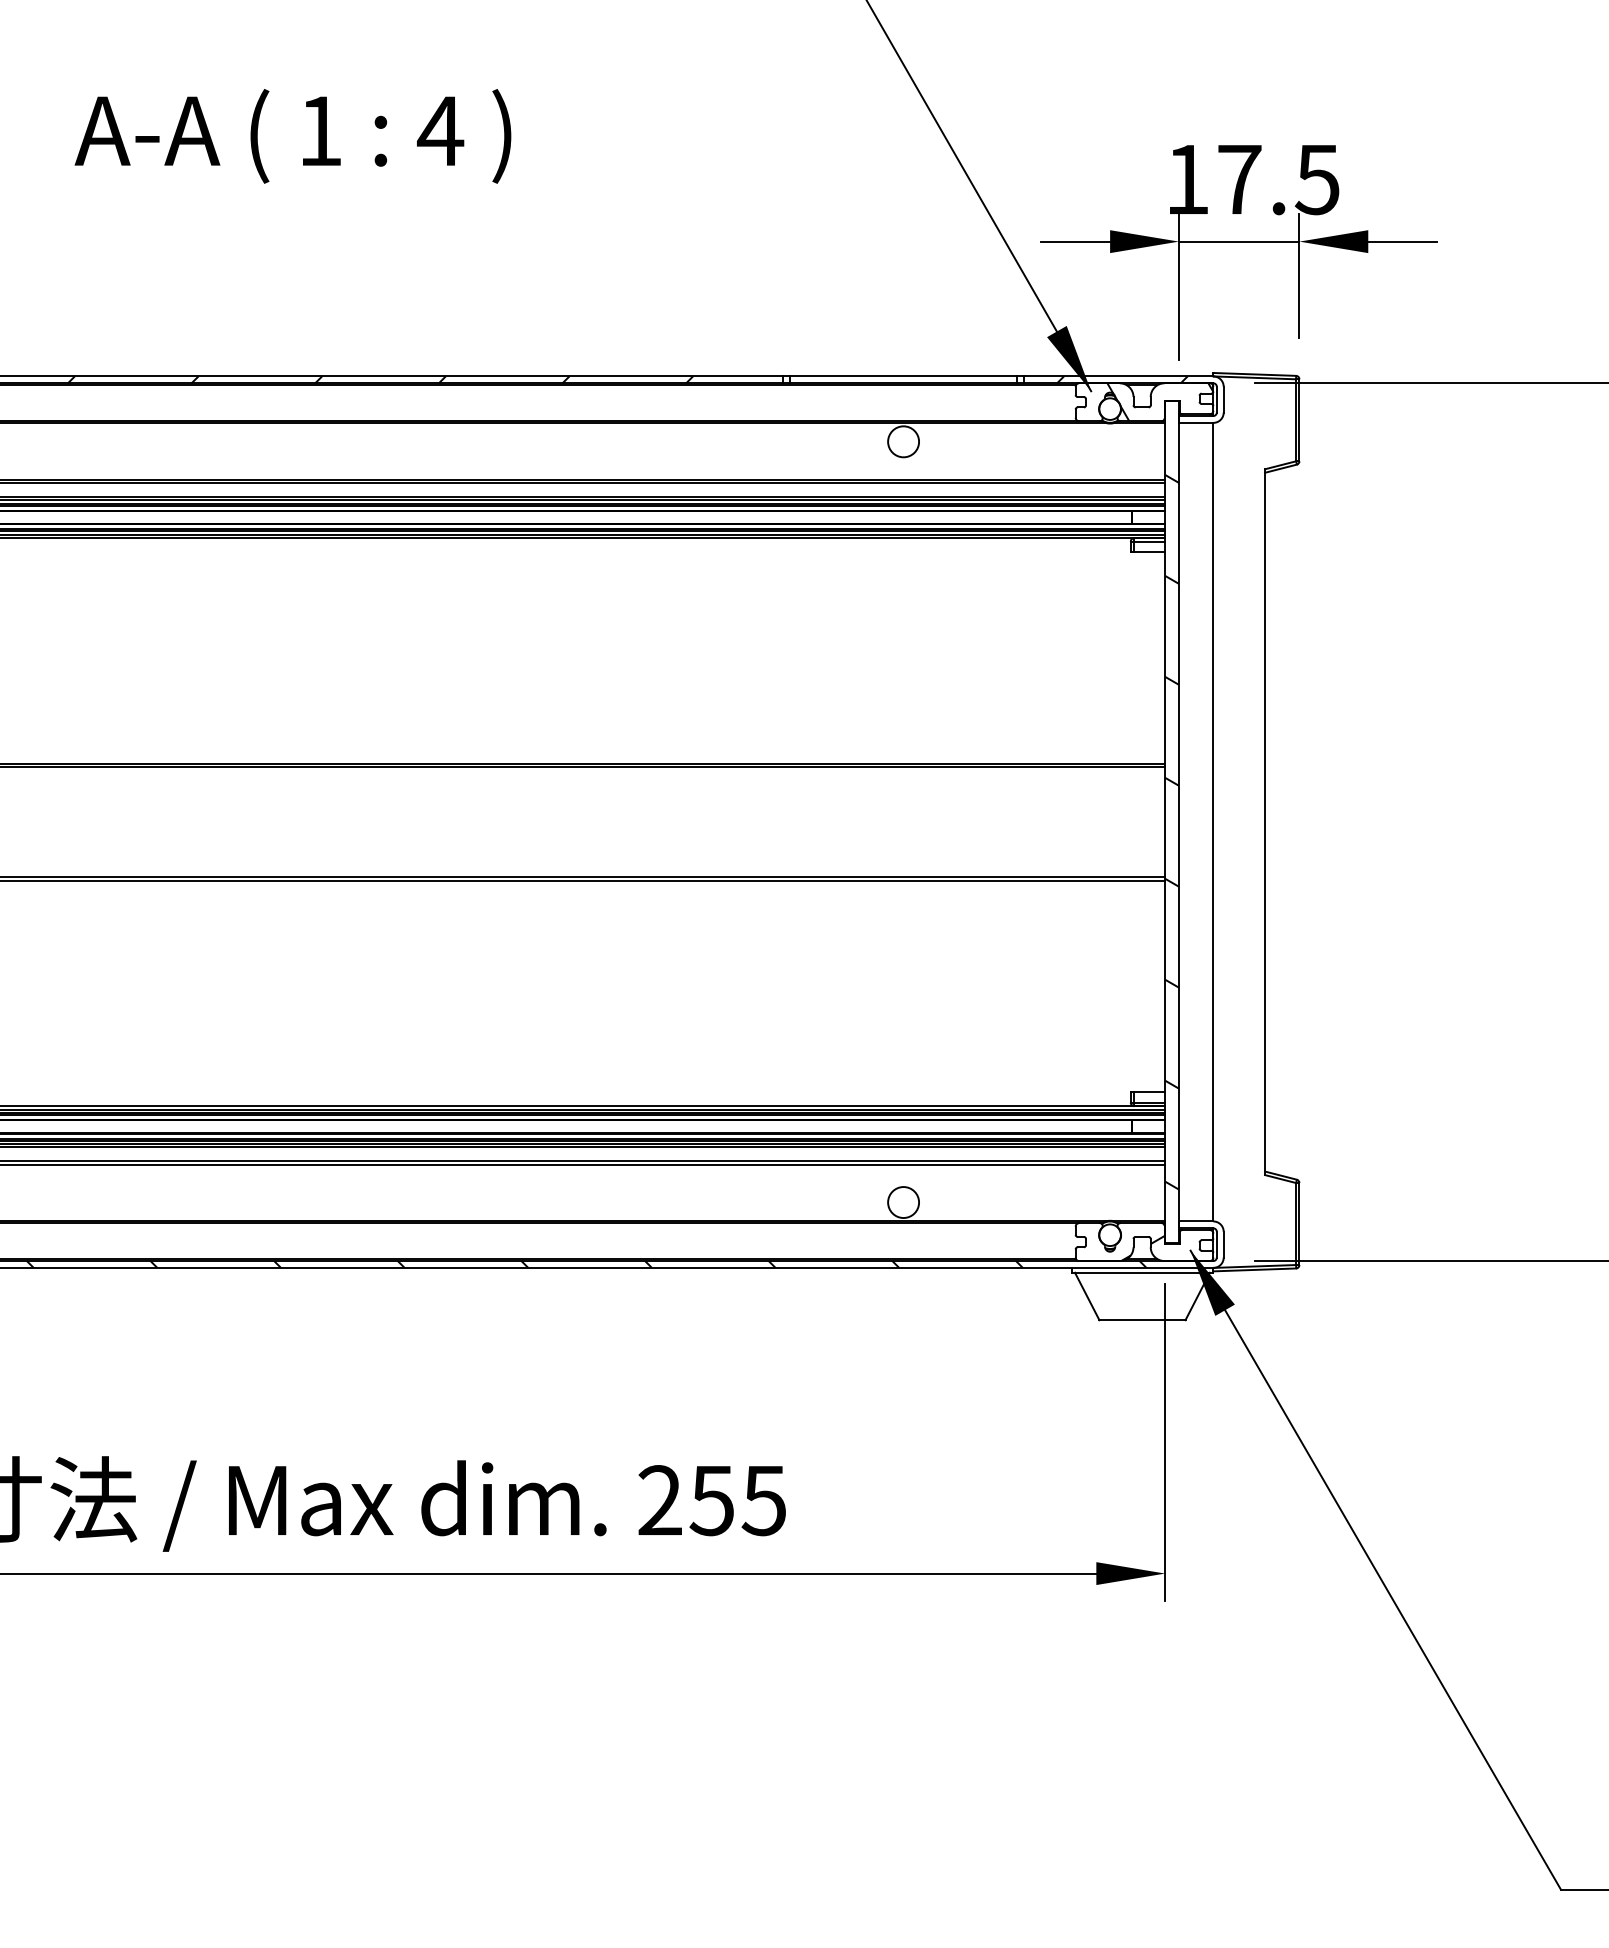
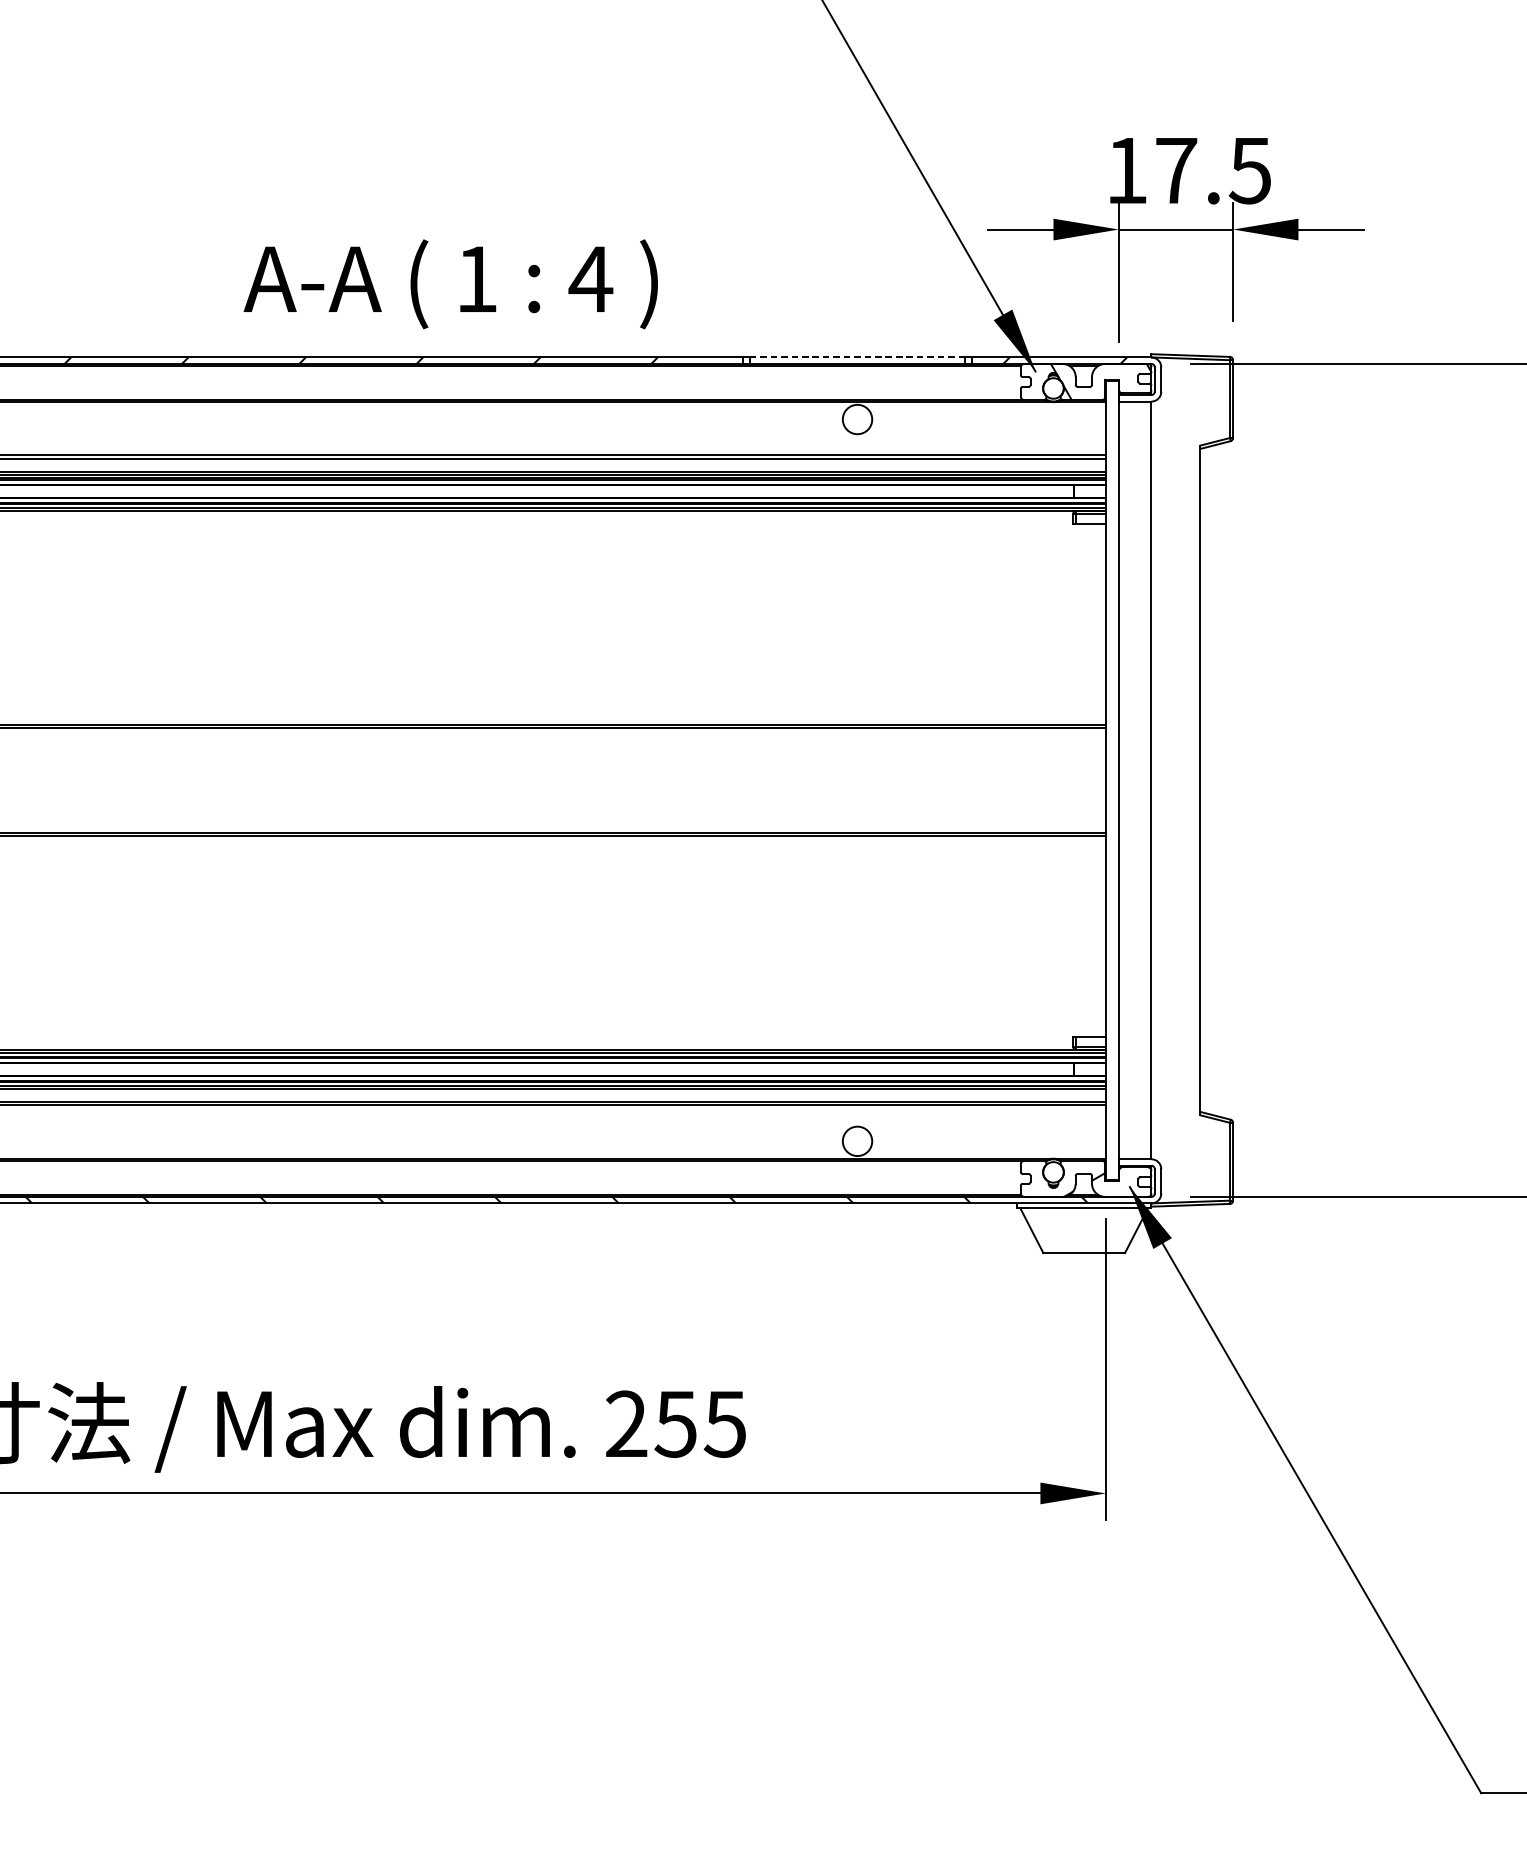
text: (292, 136) -> (450, 284), moved
line: (903, 376) -> (857, 357), solid -> dashed
hatch: (1171, 831) -> (1111, 789), removed

